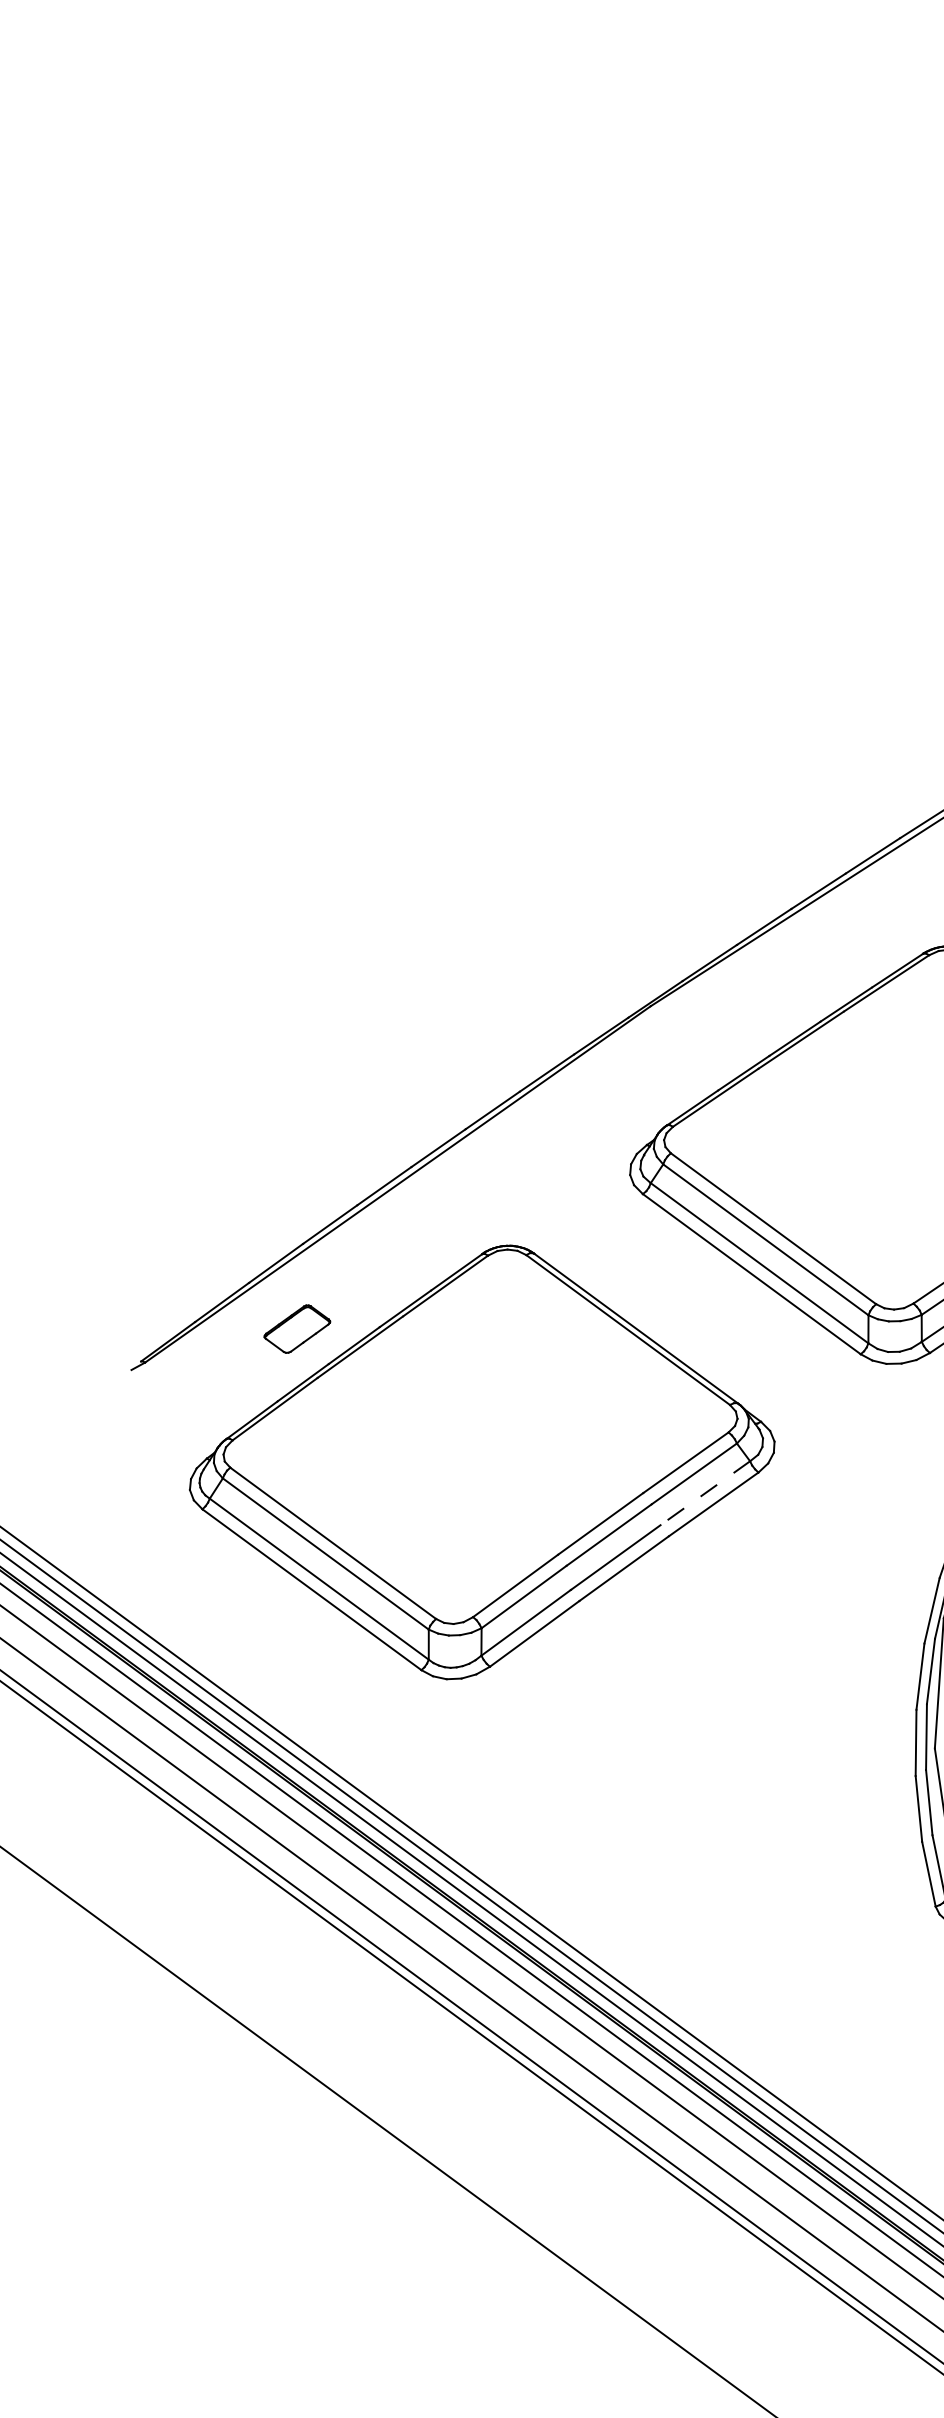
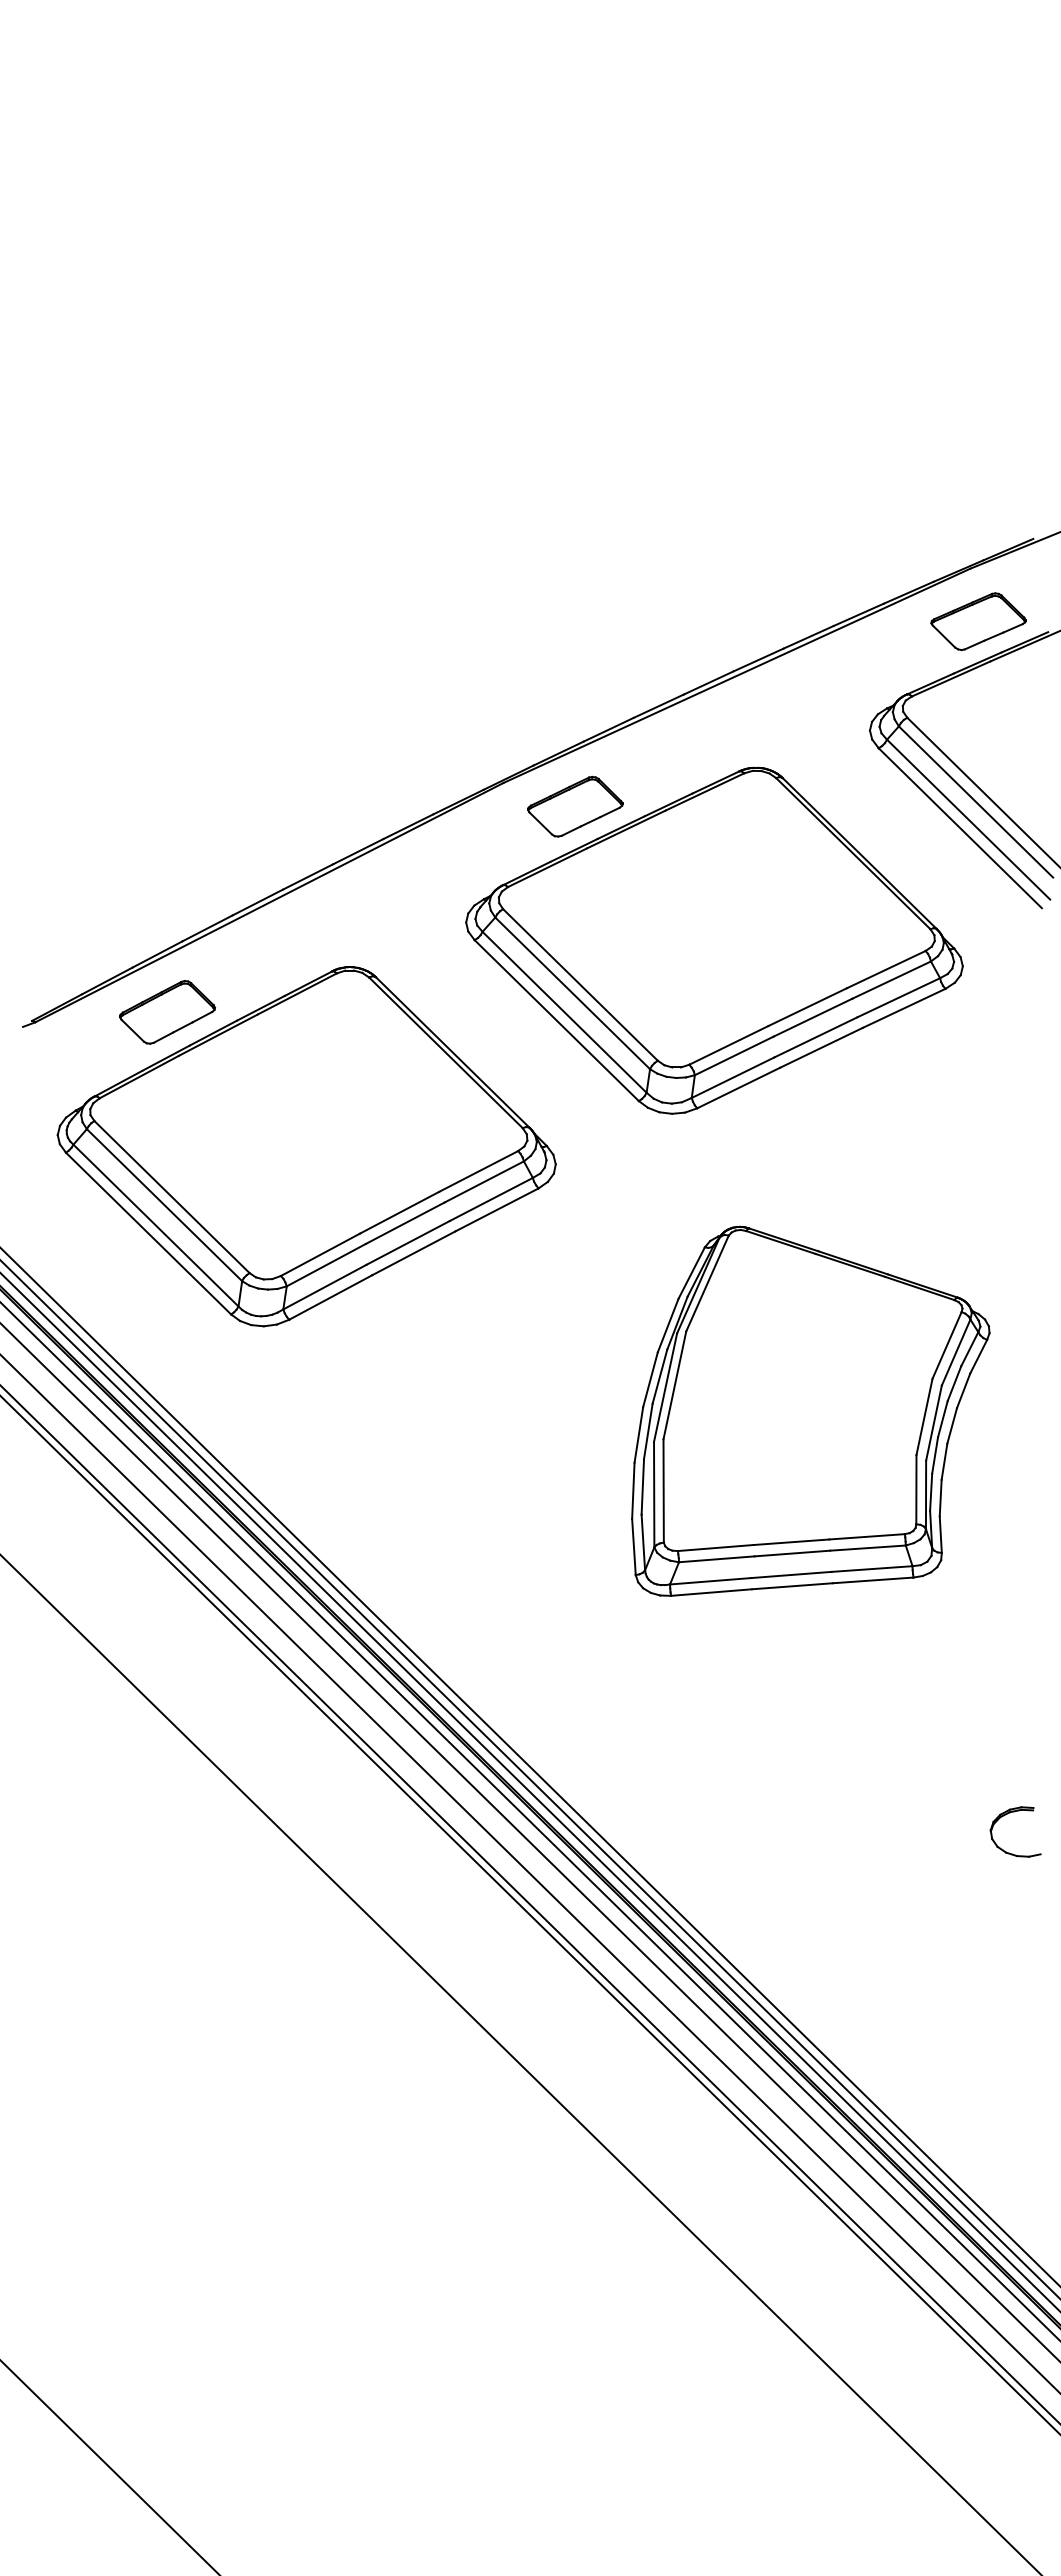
part: (738, 1021) -> (575, 806), added
part: (297, 1329) -> (167, 1012), size x1.67
line: (705, 1493) -> (491, 1199), dashed -> solid

